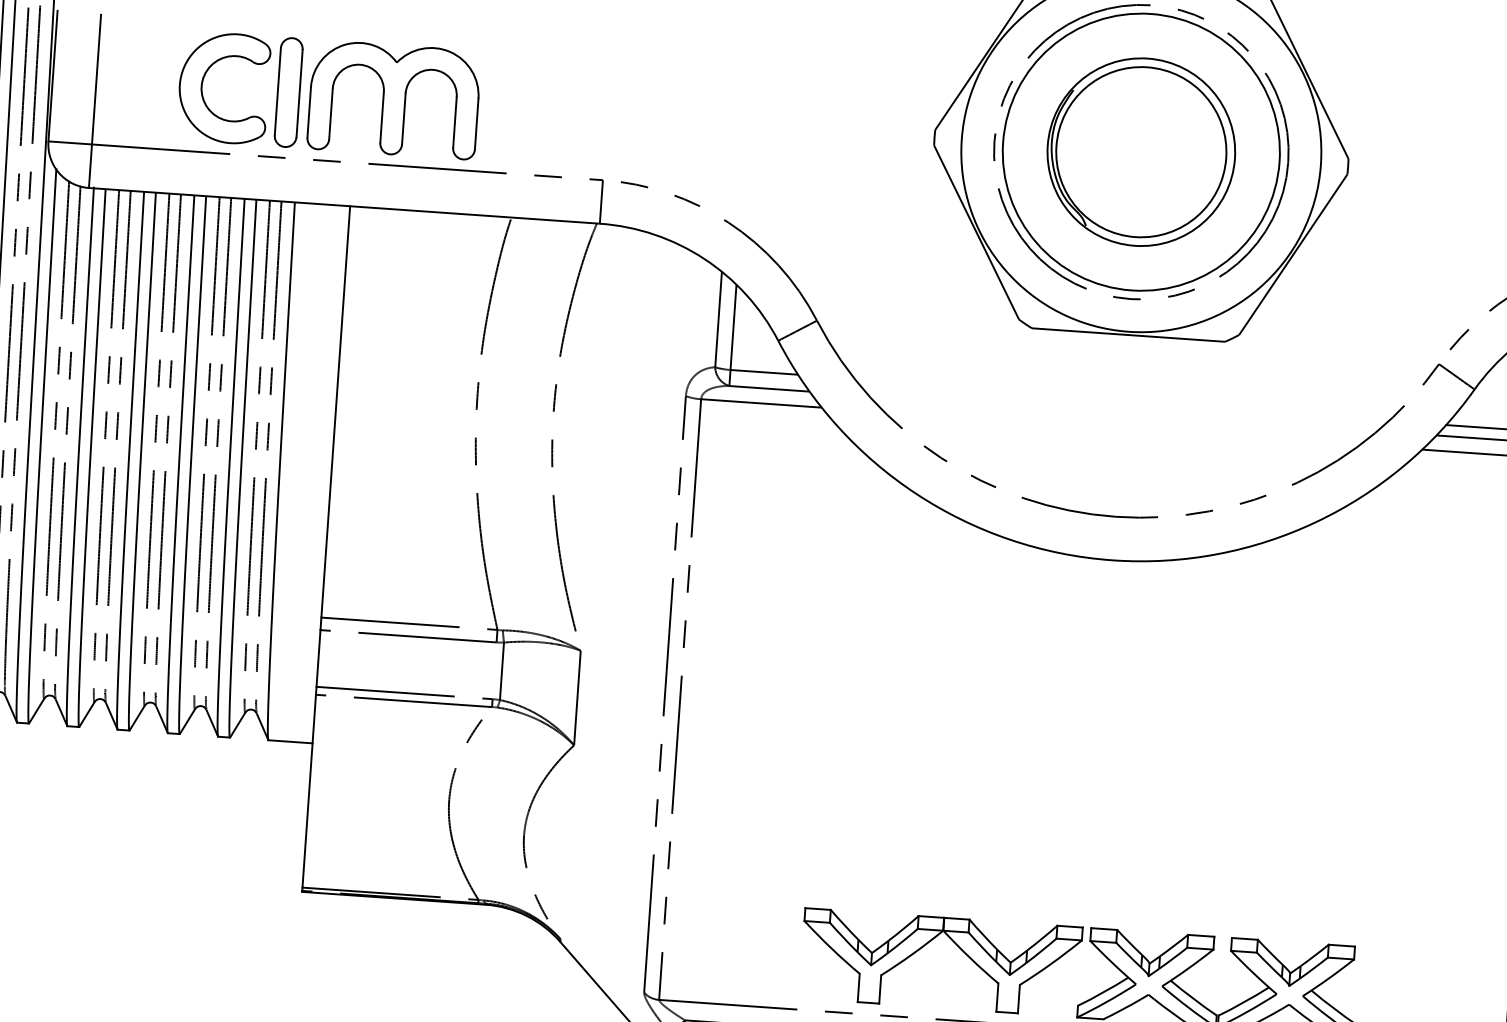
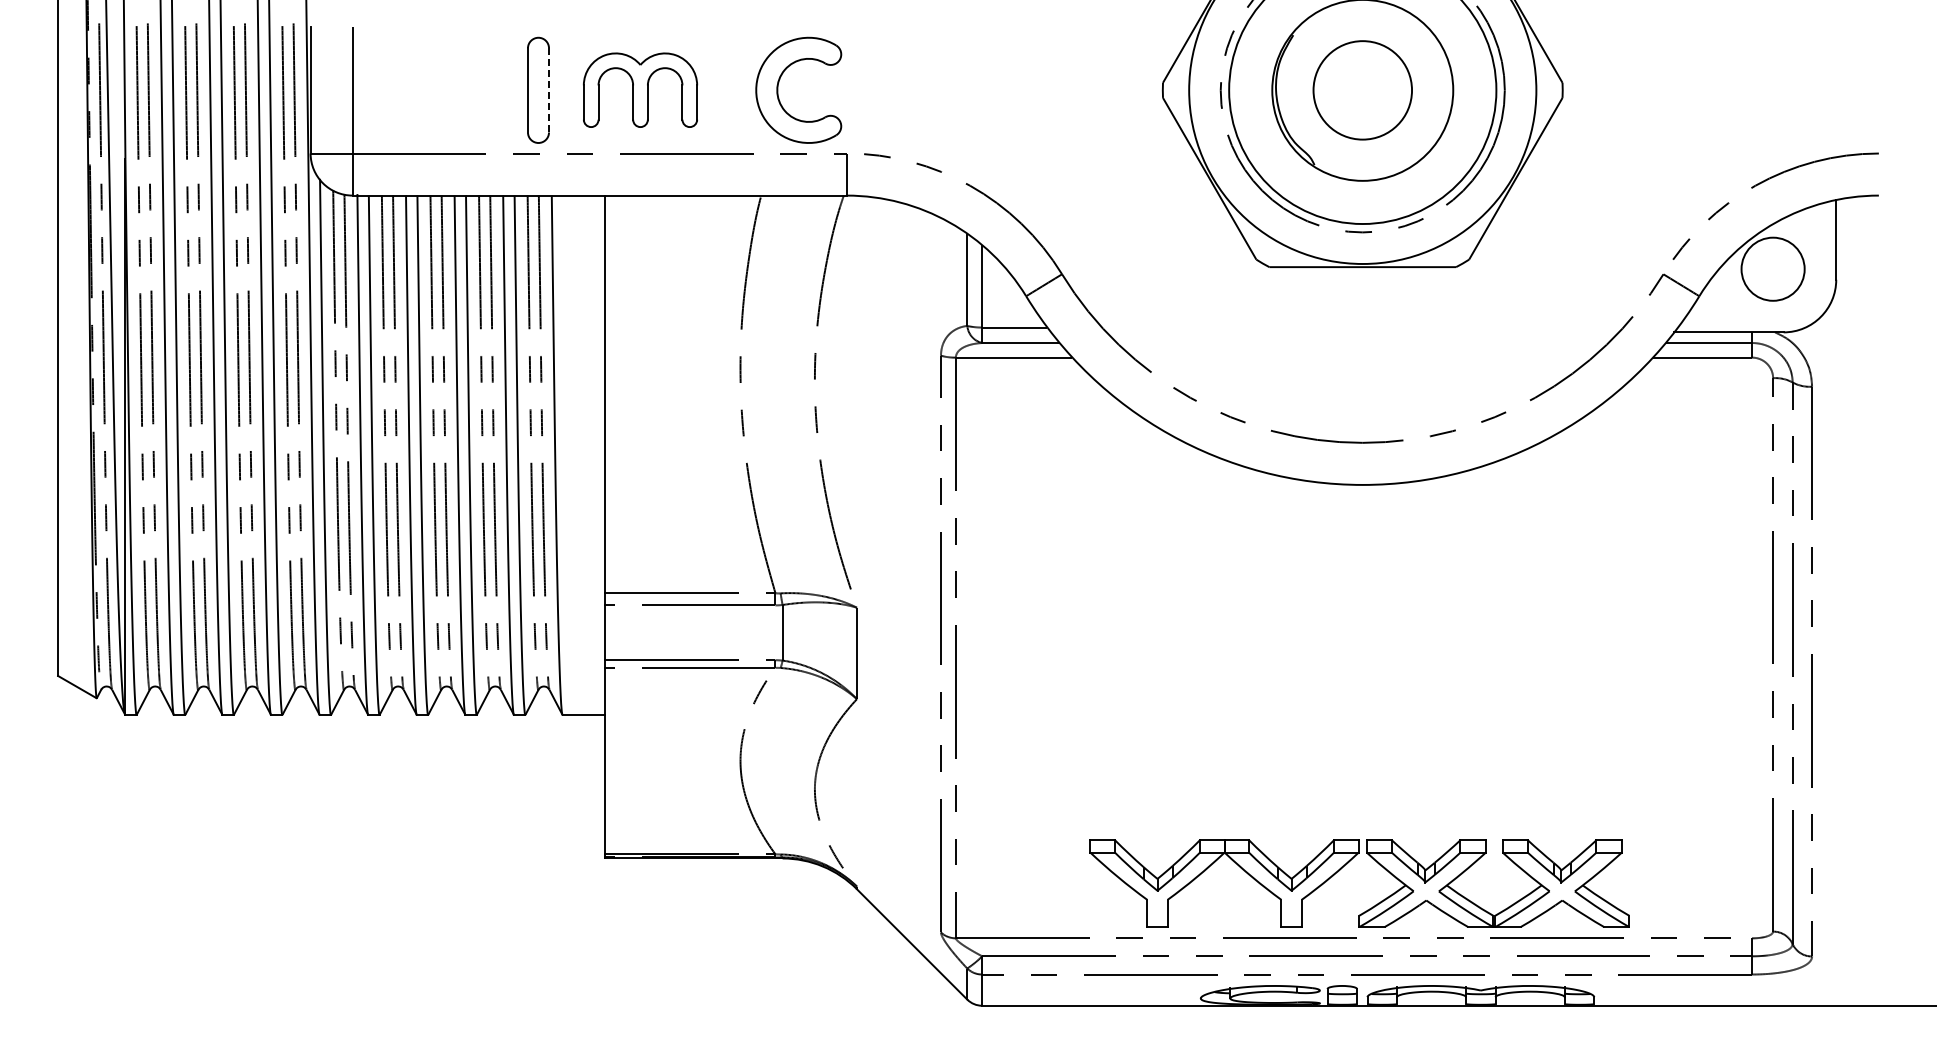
part: (202, 85) -> (778, 89), moved
line: (300, 92) -> (549, 89), solid -> dashed
part: (394, 99) -> (640, 89), size x0.7
circle: (1141, 152) -> (1362, 90), size x0.6

